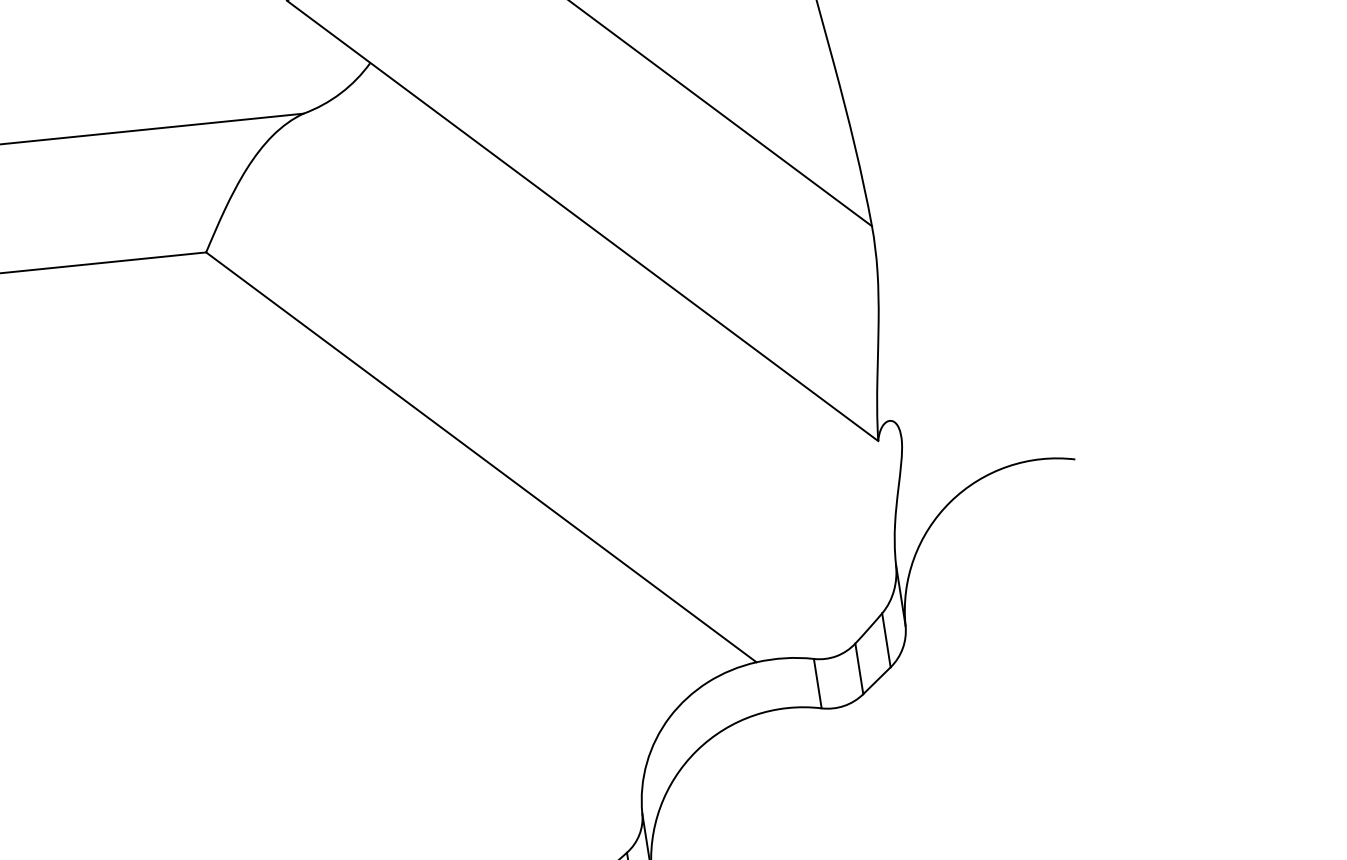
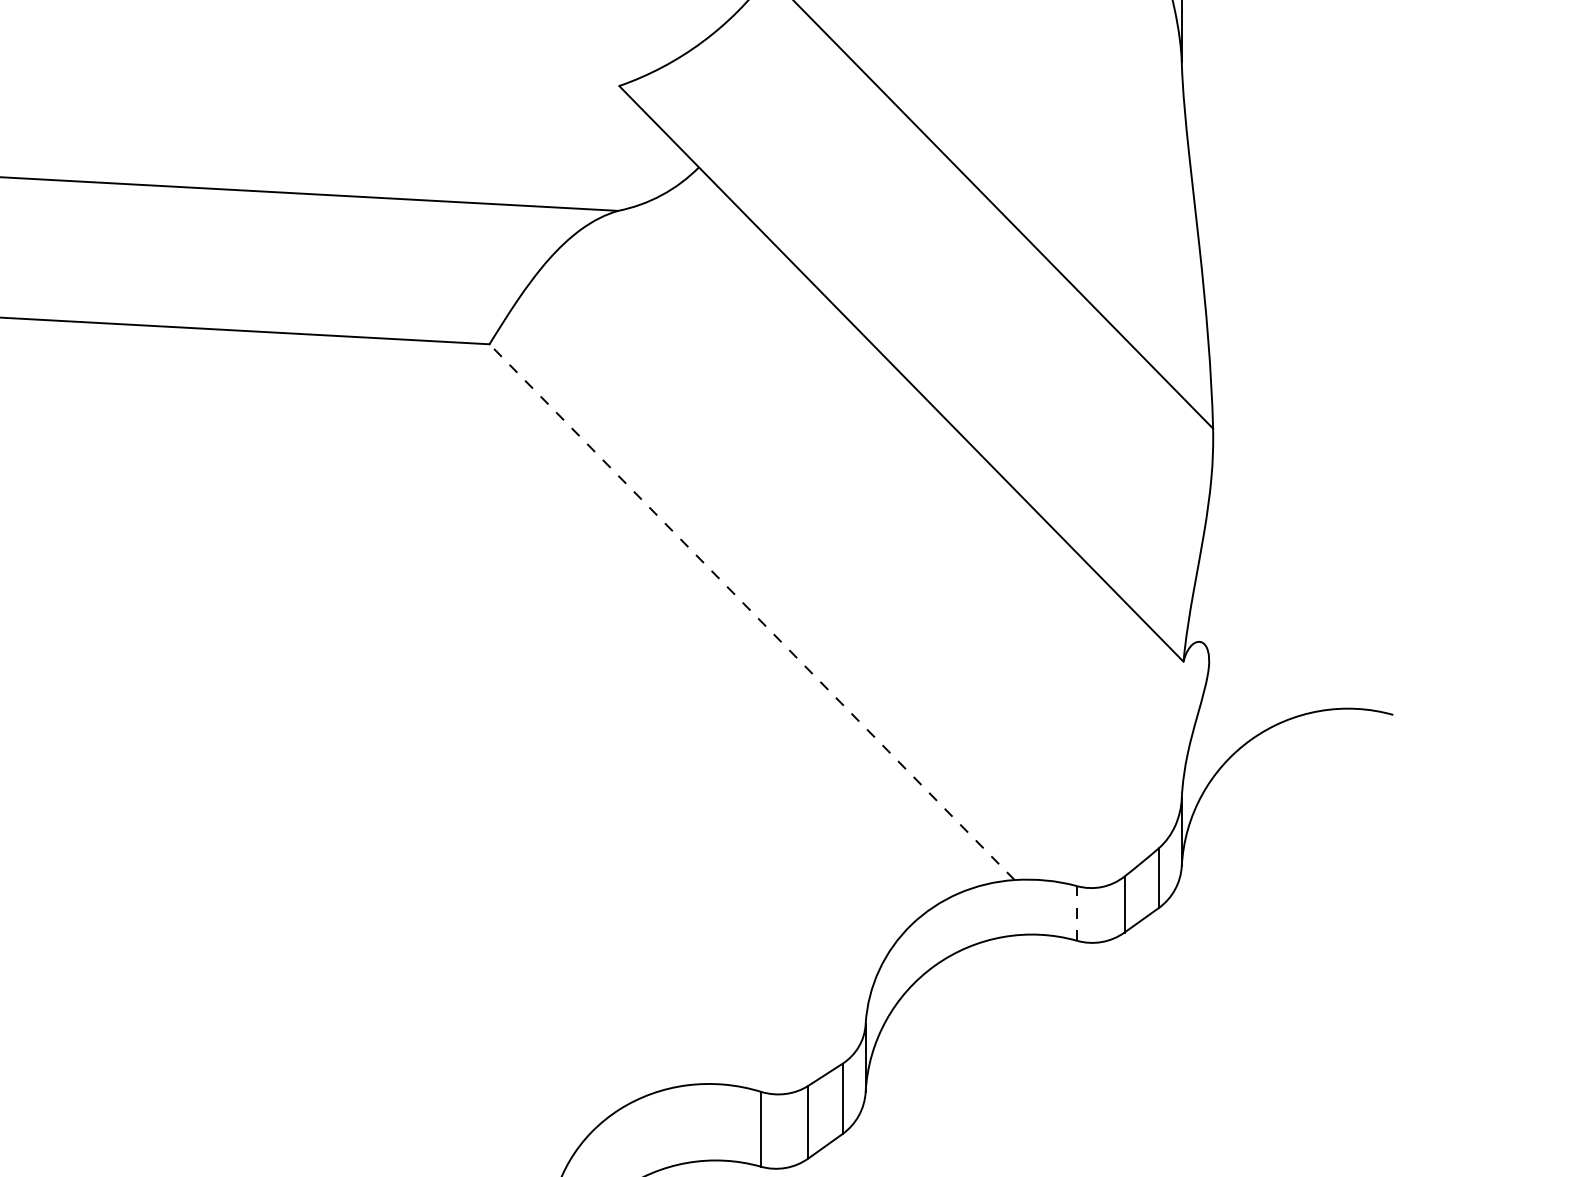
line: (480, 456) -> (751, 611), solid -> dashed
line: (818, 683) -> (1077, 913), solid -> dashed

